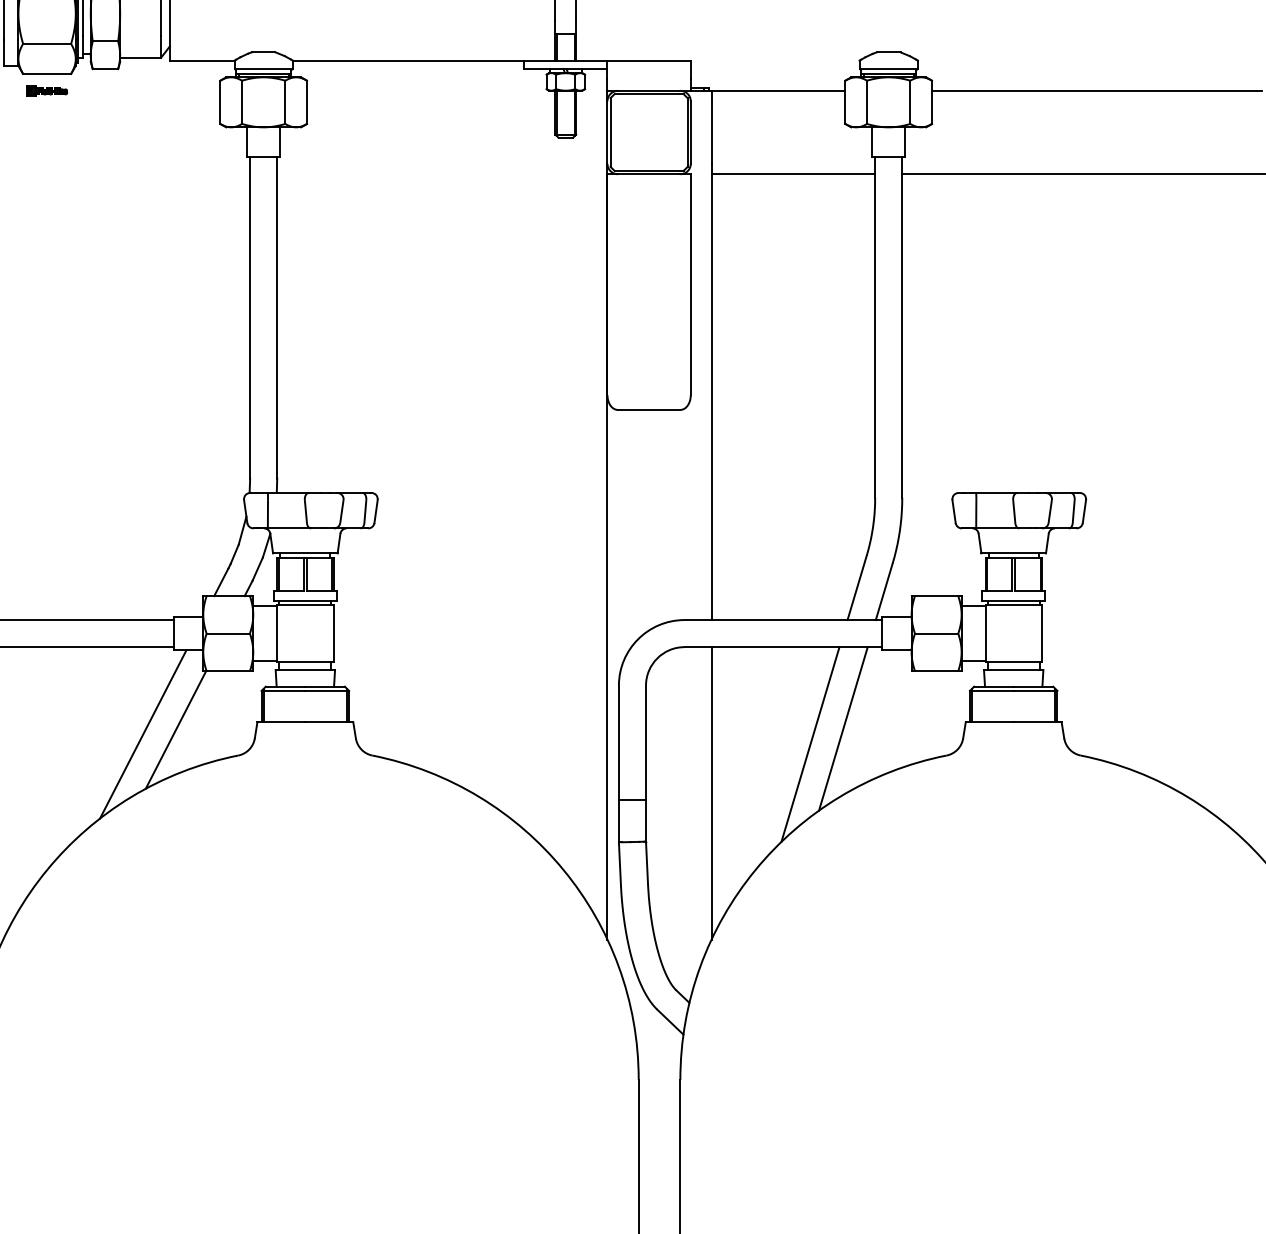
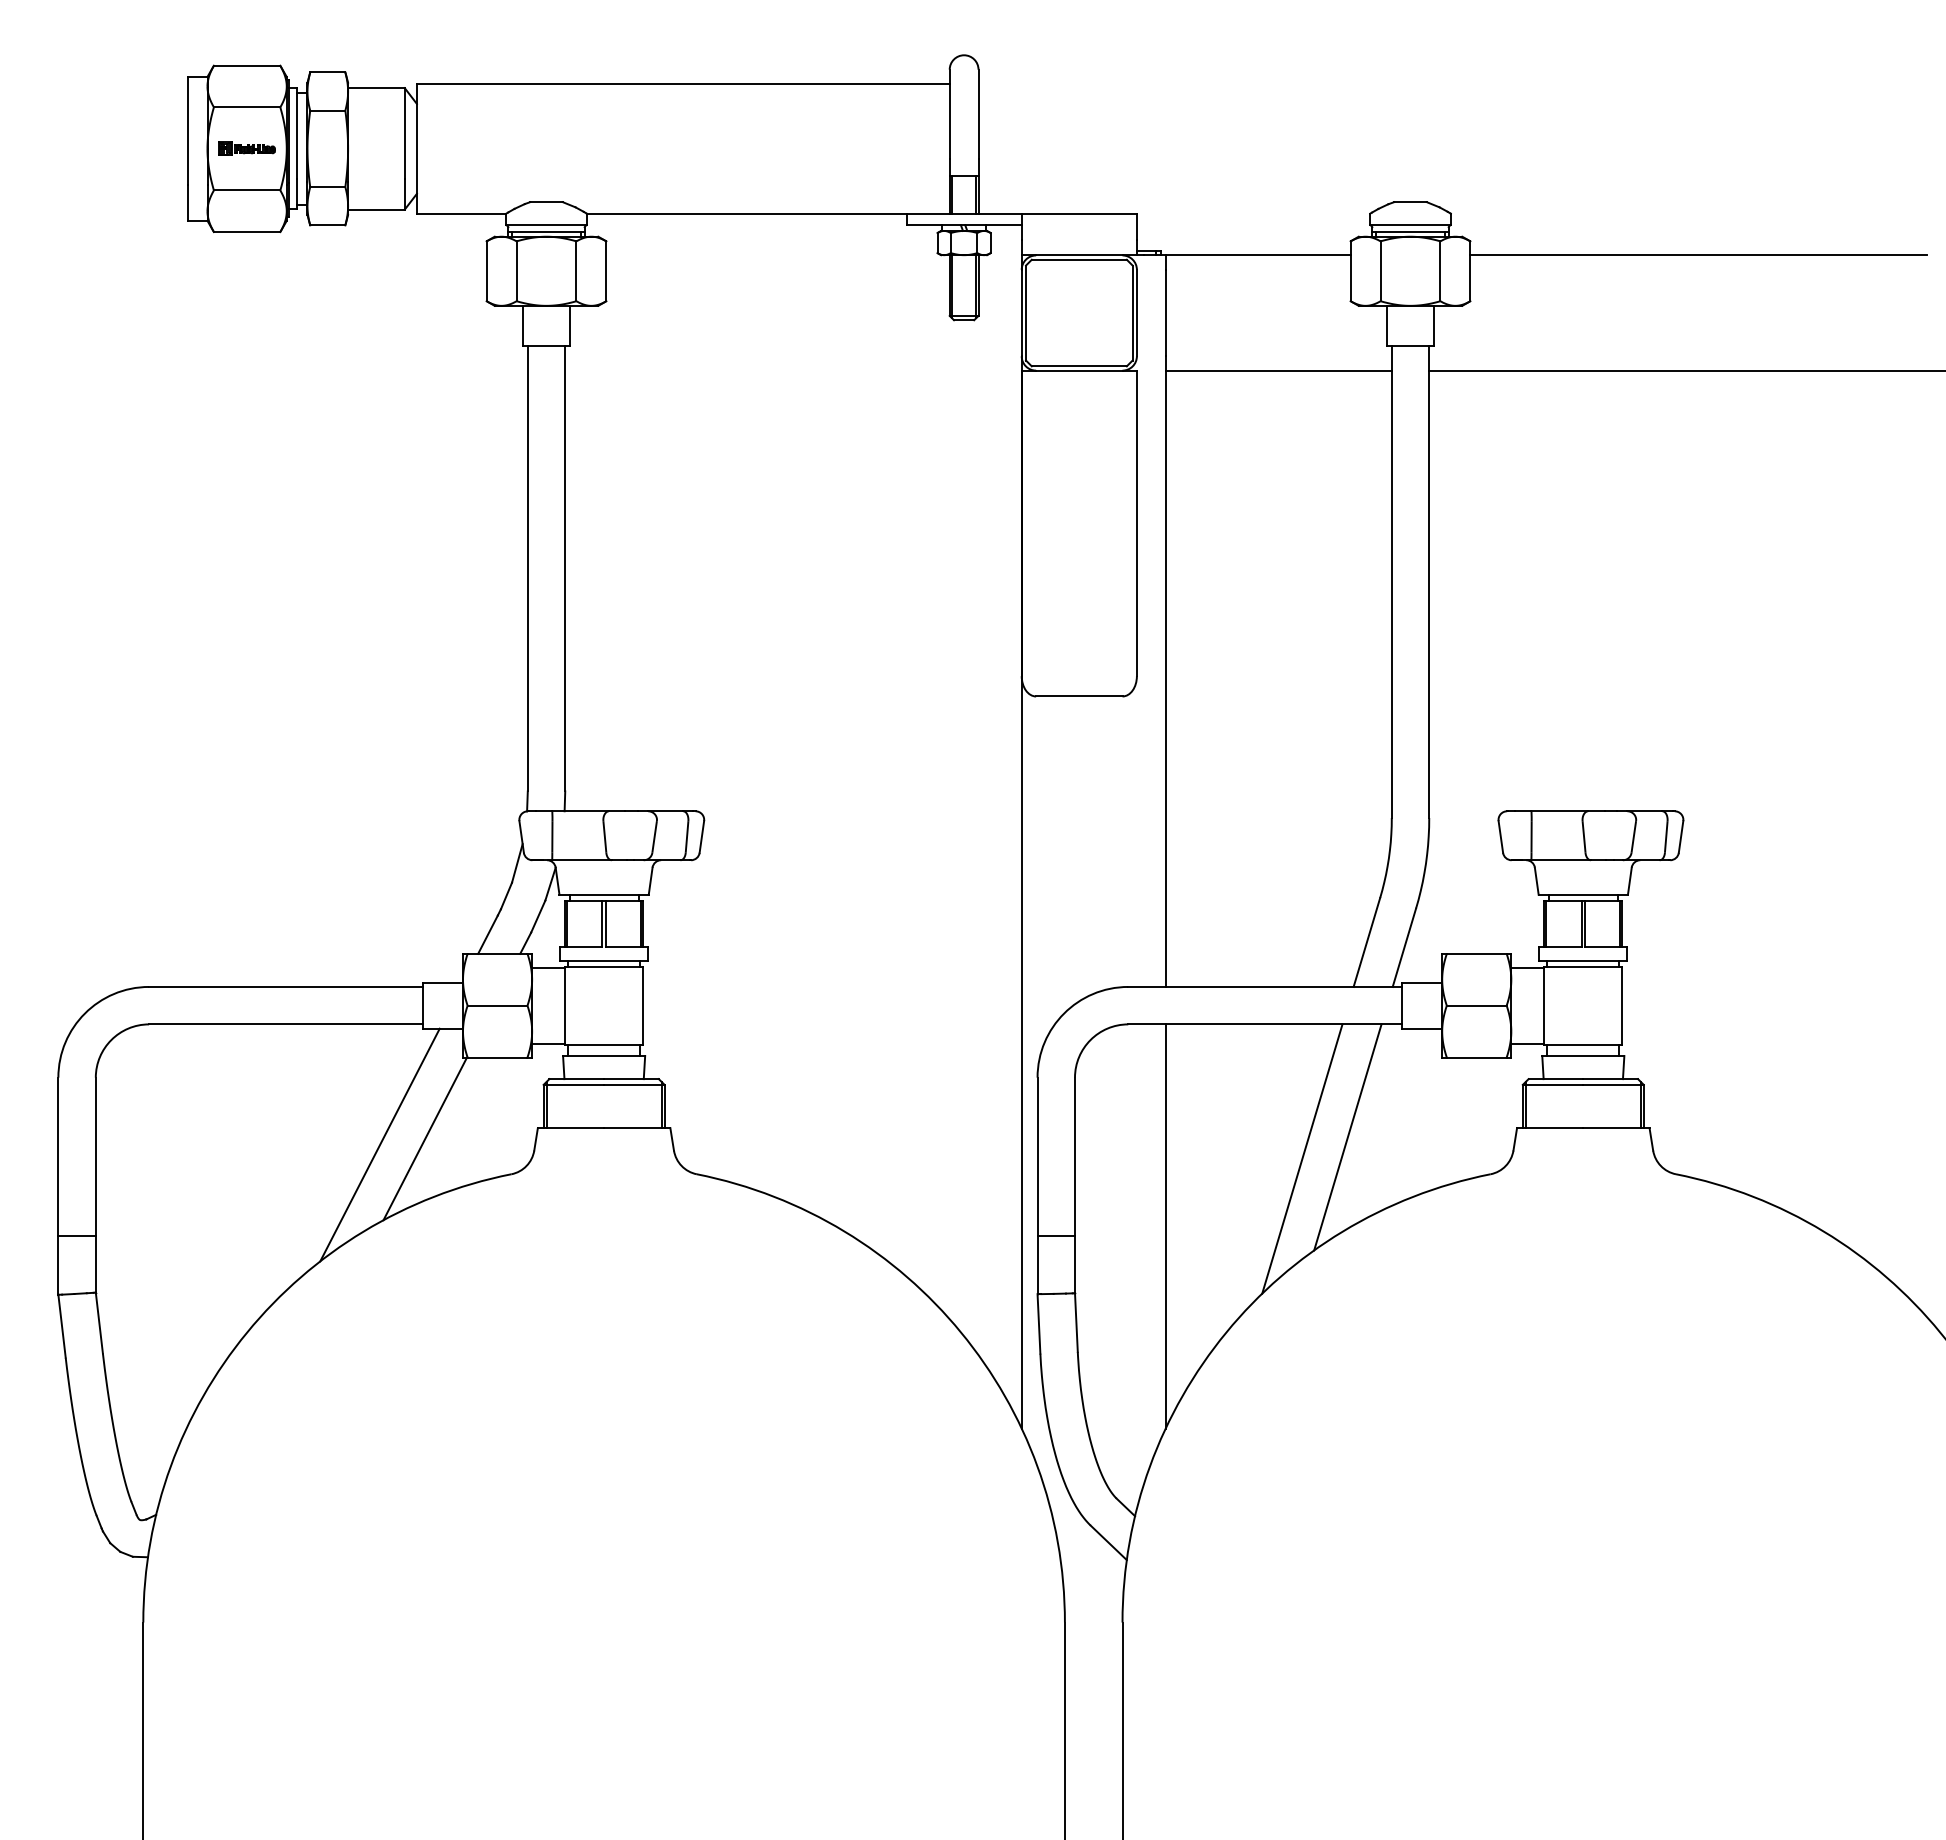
part: (46, 90) -> (246, 148), moved

